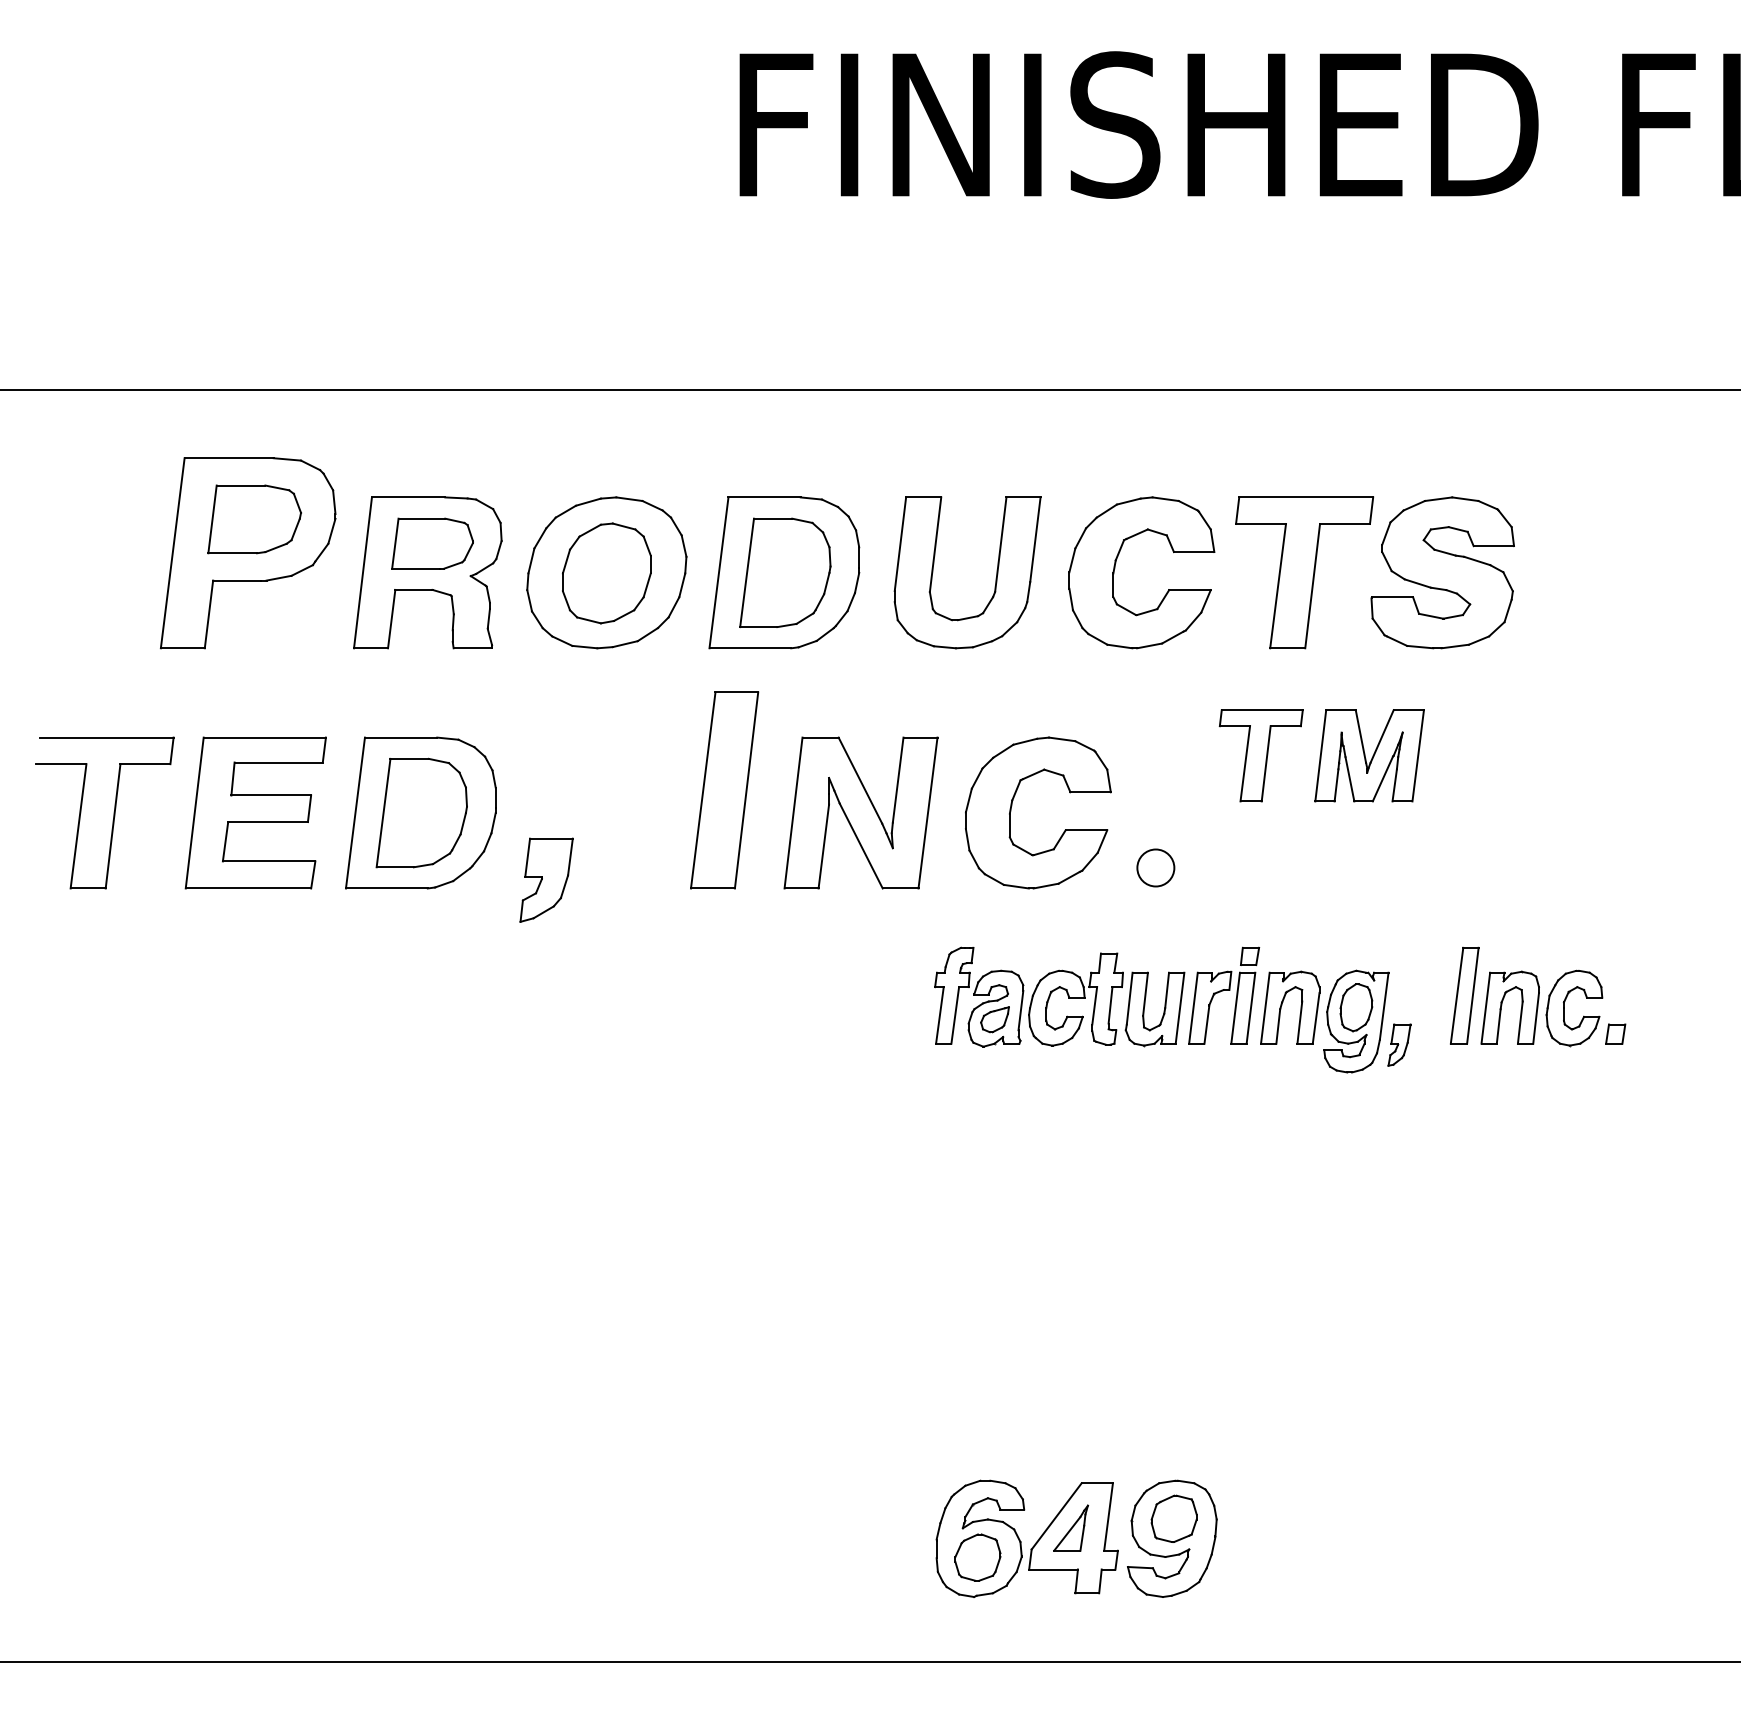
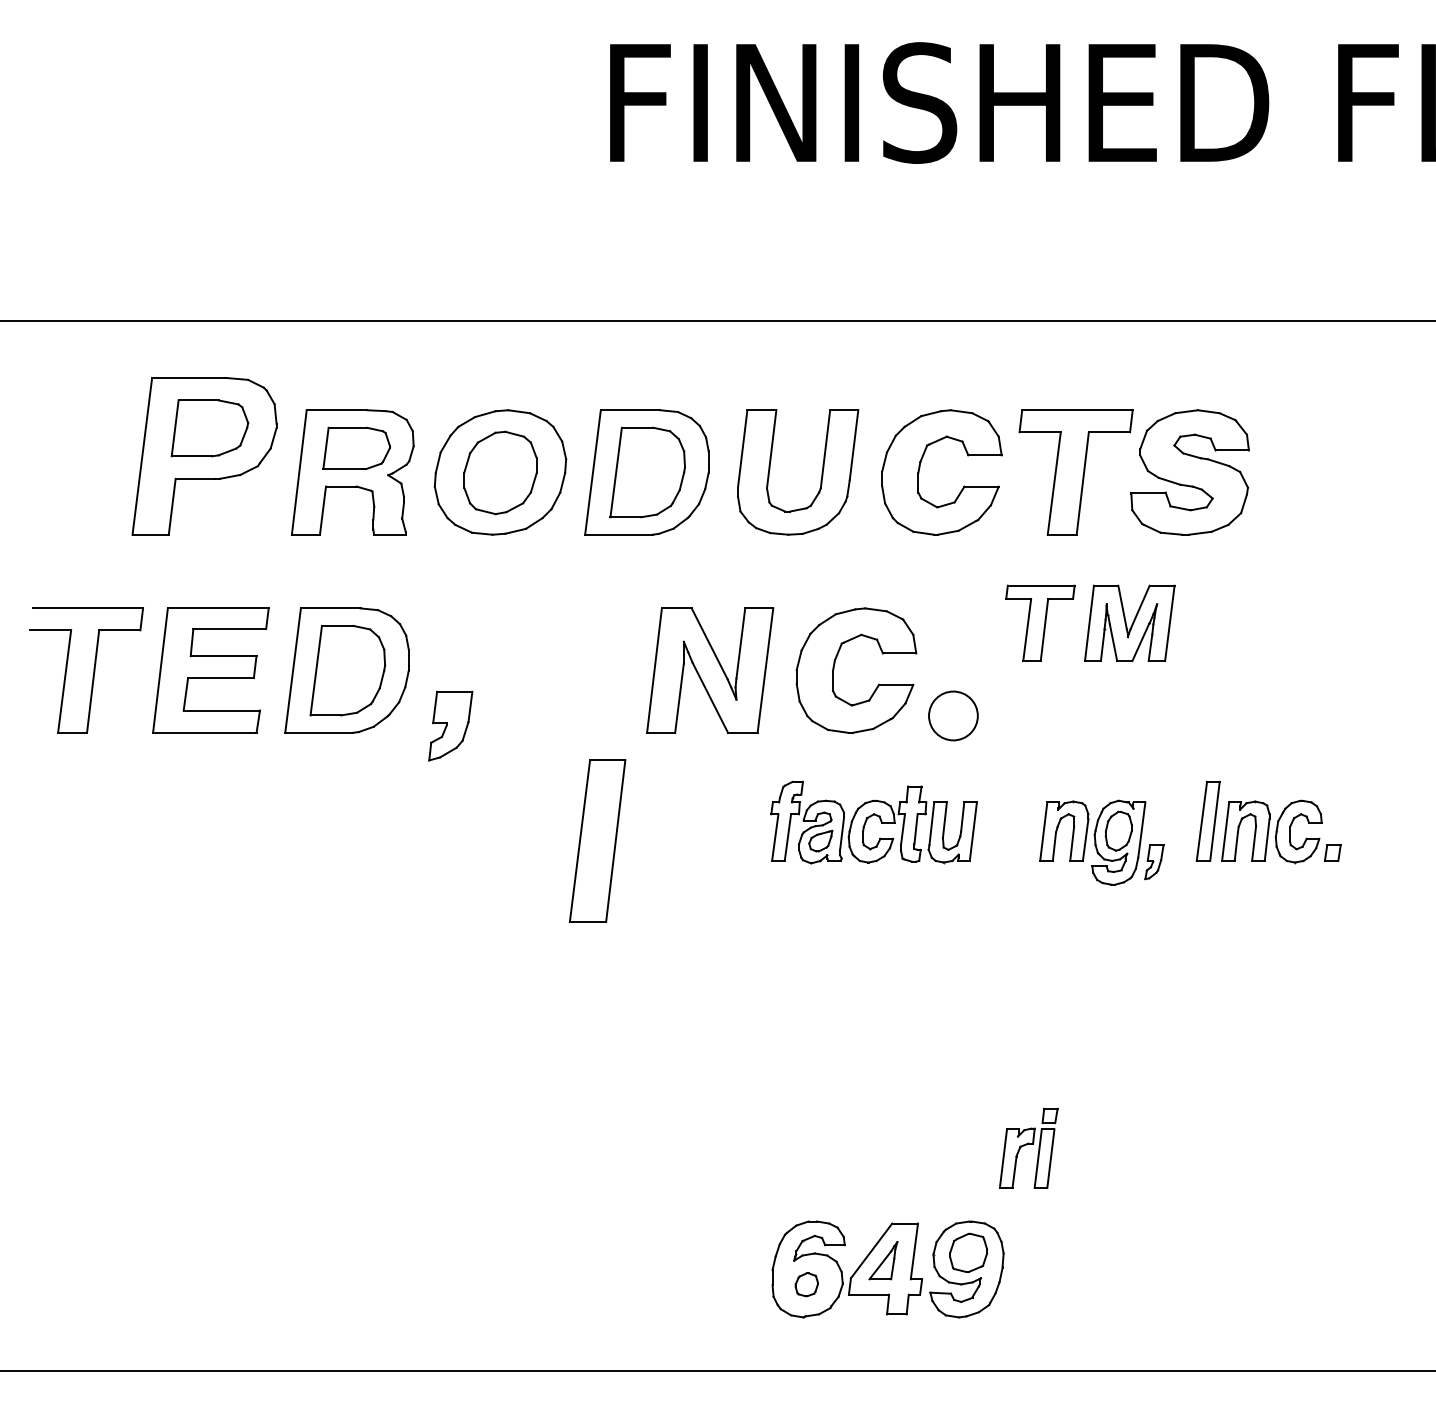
part: (724, 789) -> (597, 840), moved
circle: (1155, 867) -> (953, 715), size x1.6
part: (1223, 994) -> (1028, 1147), moved
part: (977, 1557) -> (806, 1284), size x0.6

